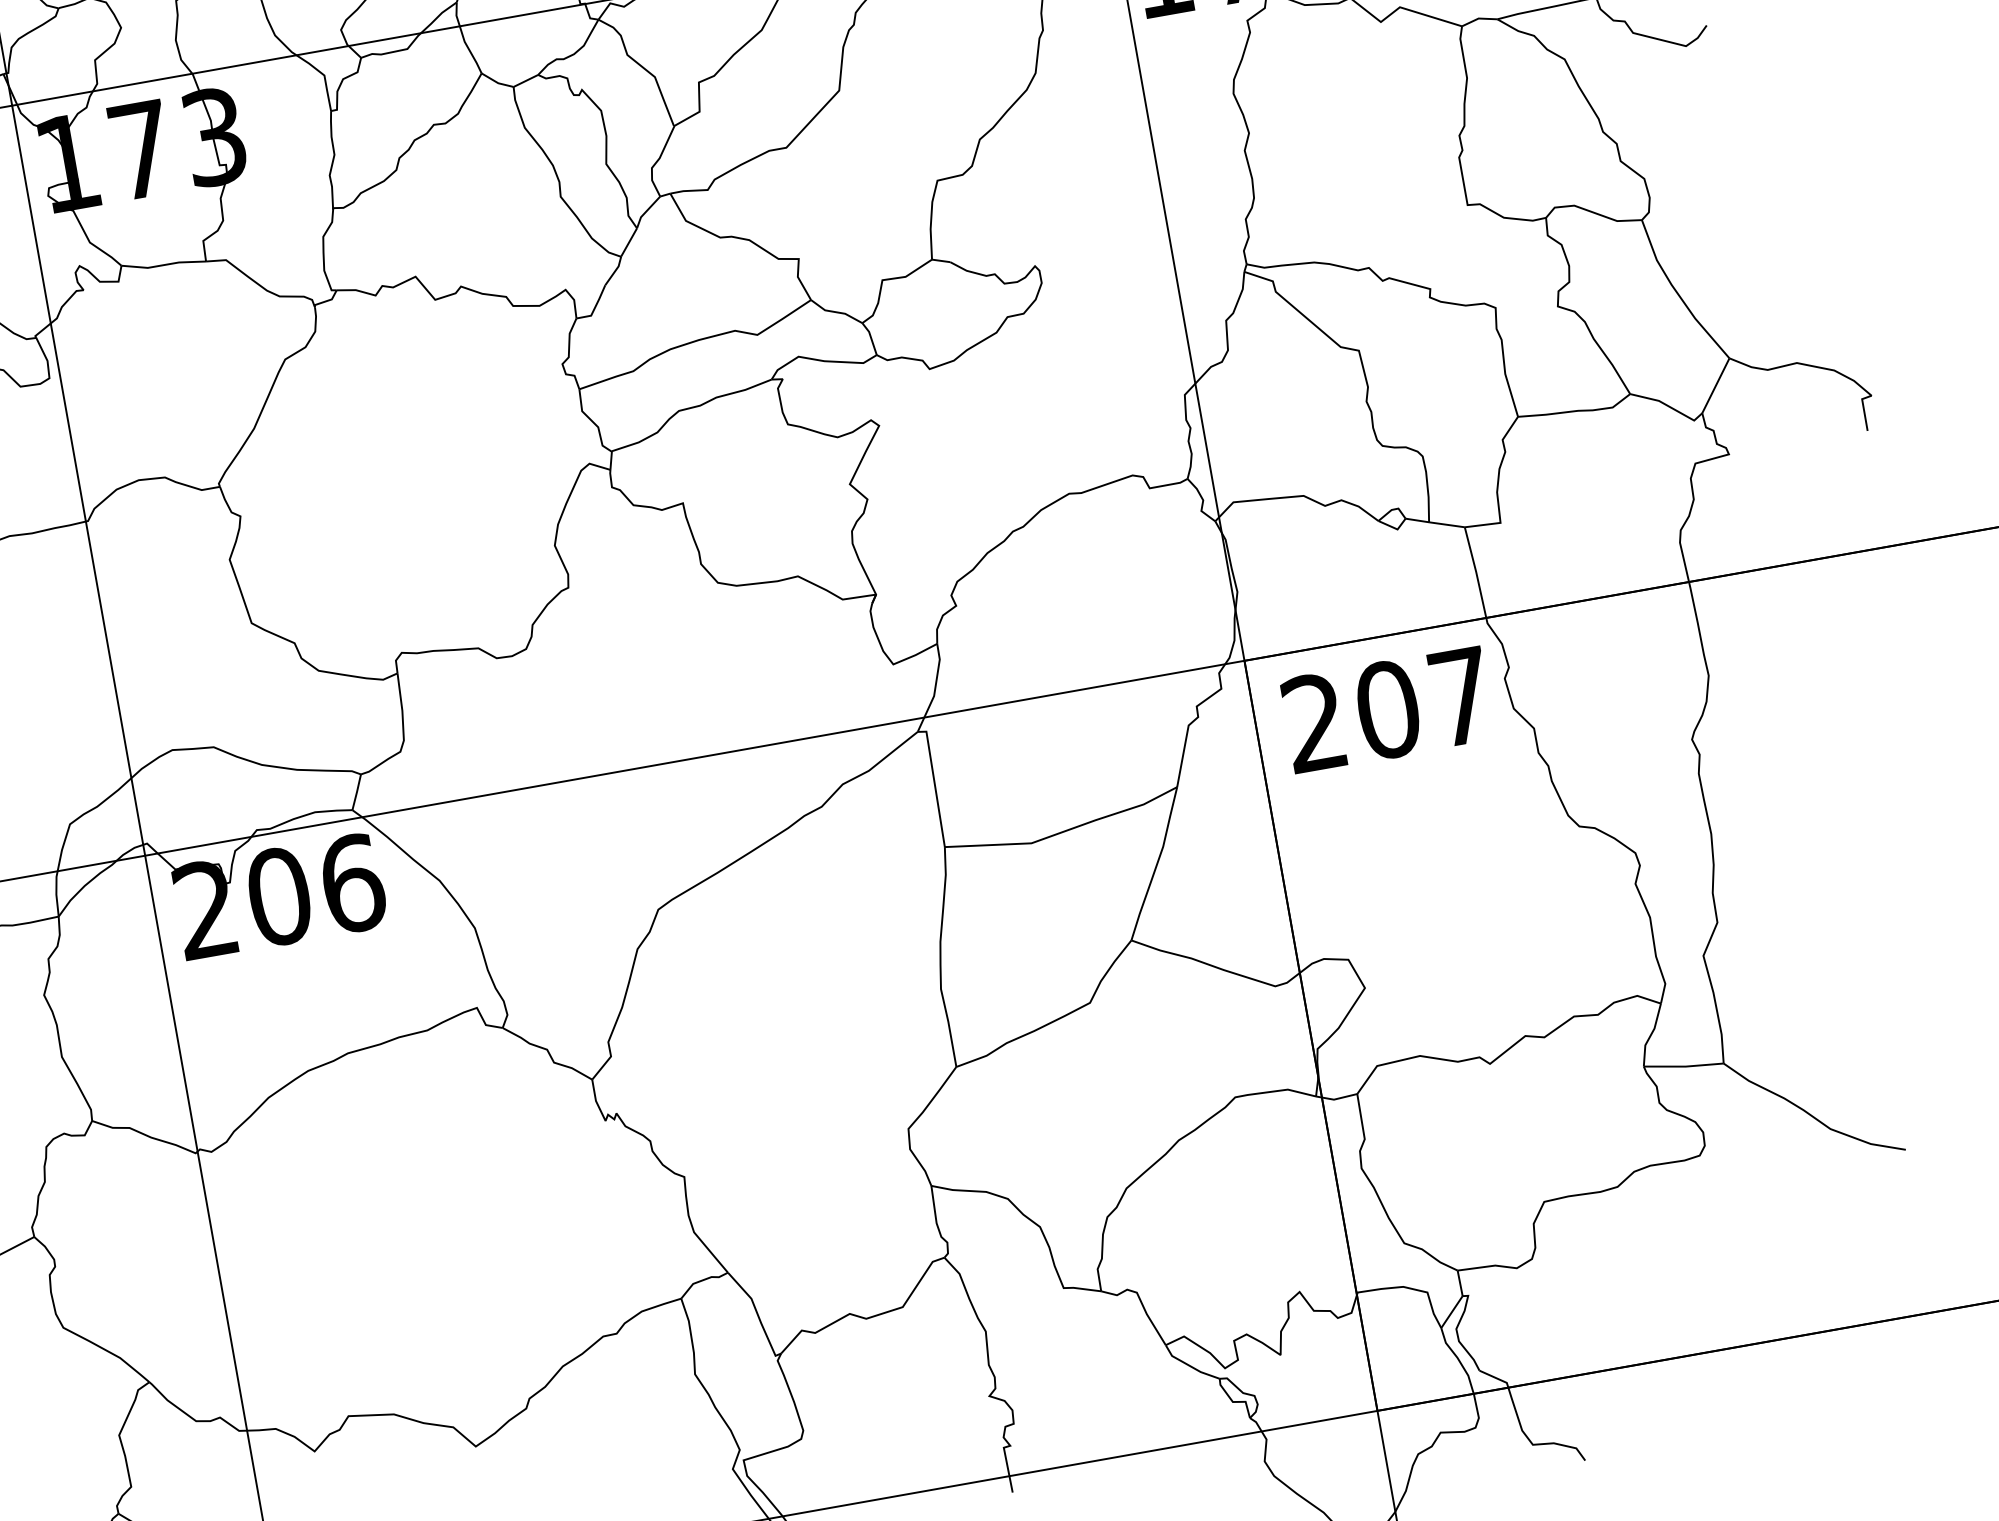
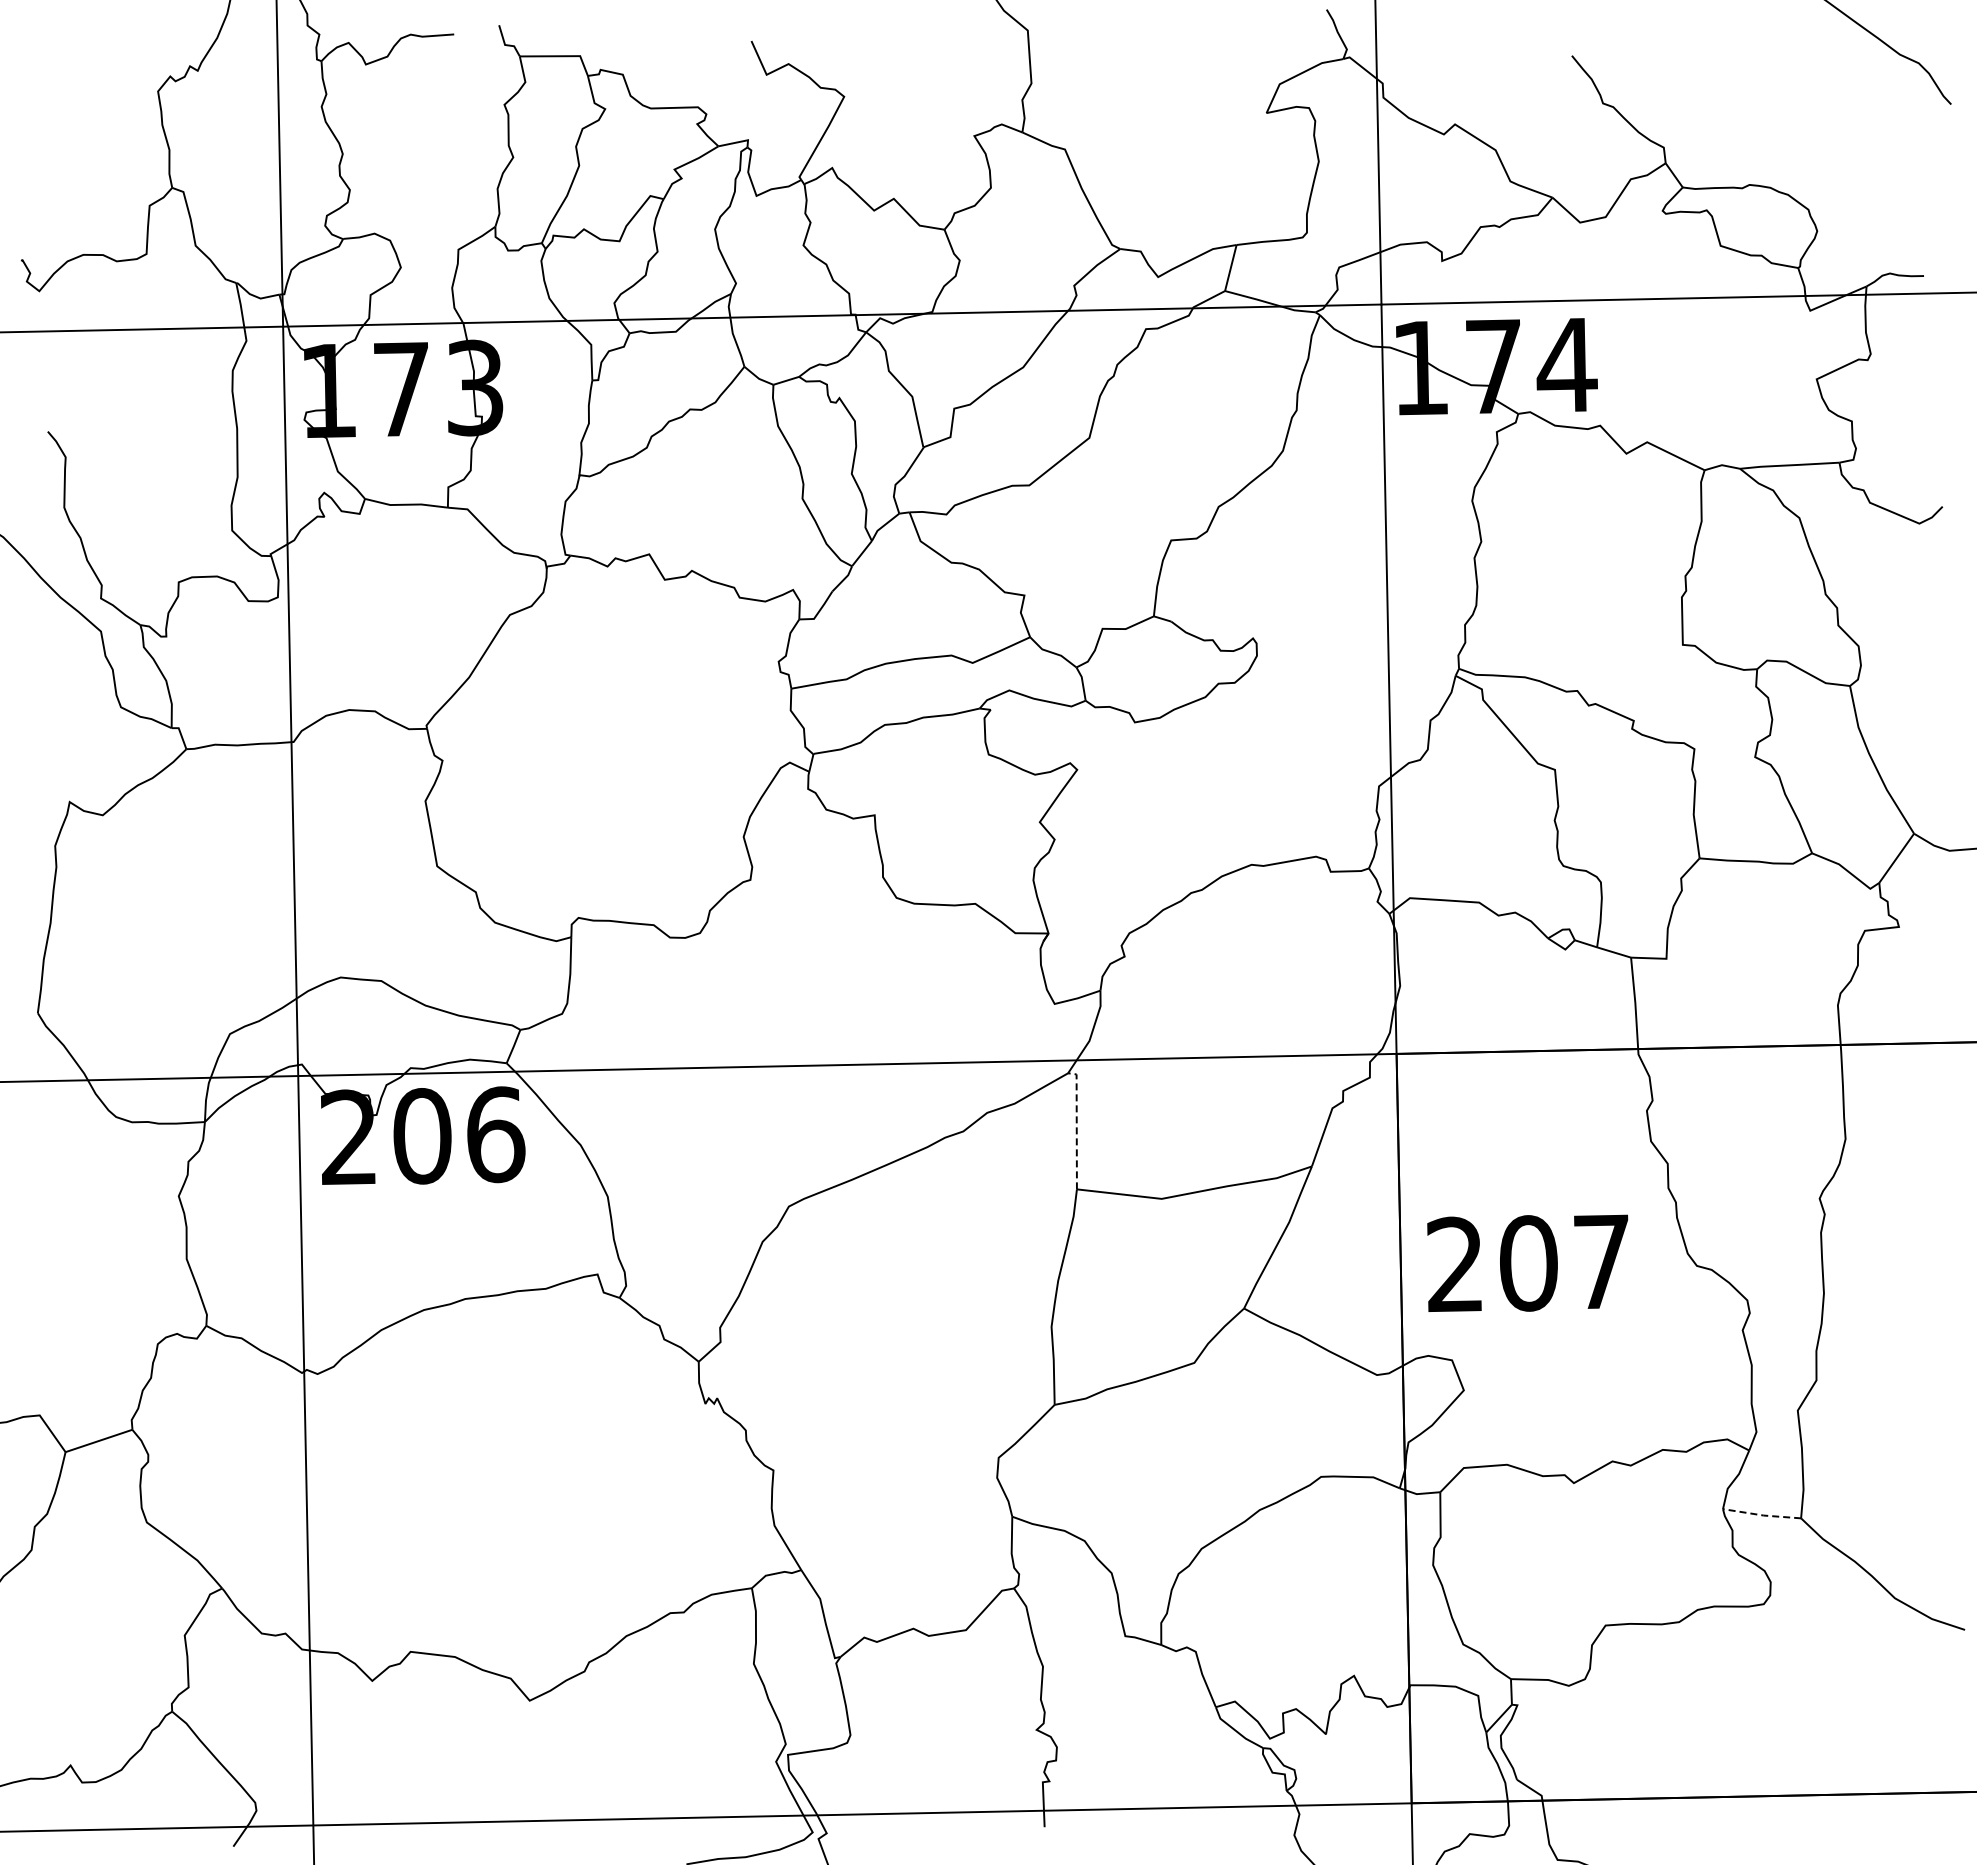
text: (1386, 709) -> (1527, 1262), moved
line: (934, 784) -> (1076, 1126), solid -> dashed
line: (1683, 1066) -> (1761, 1515), solid -> dashed

